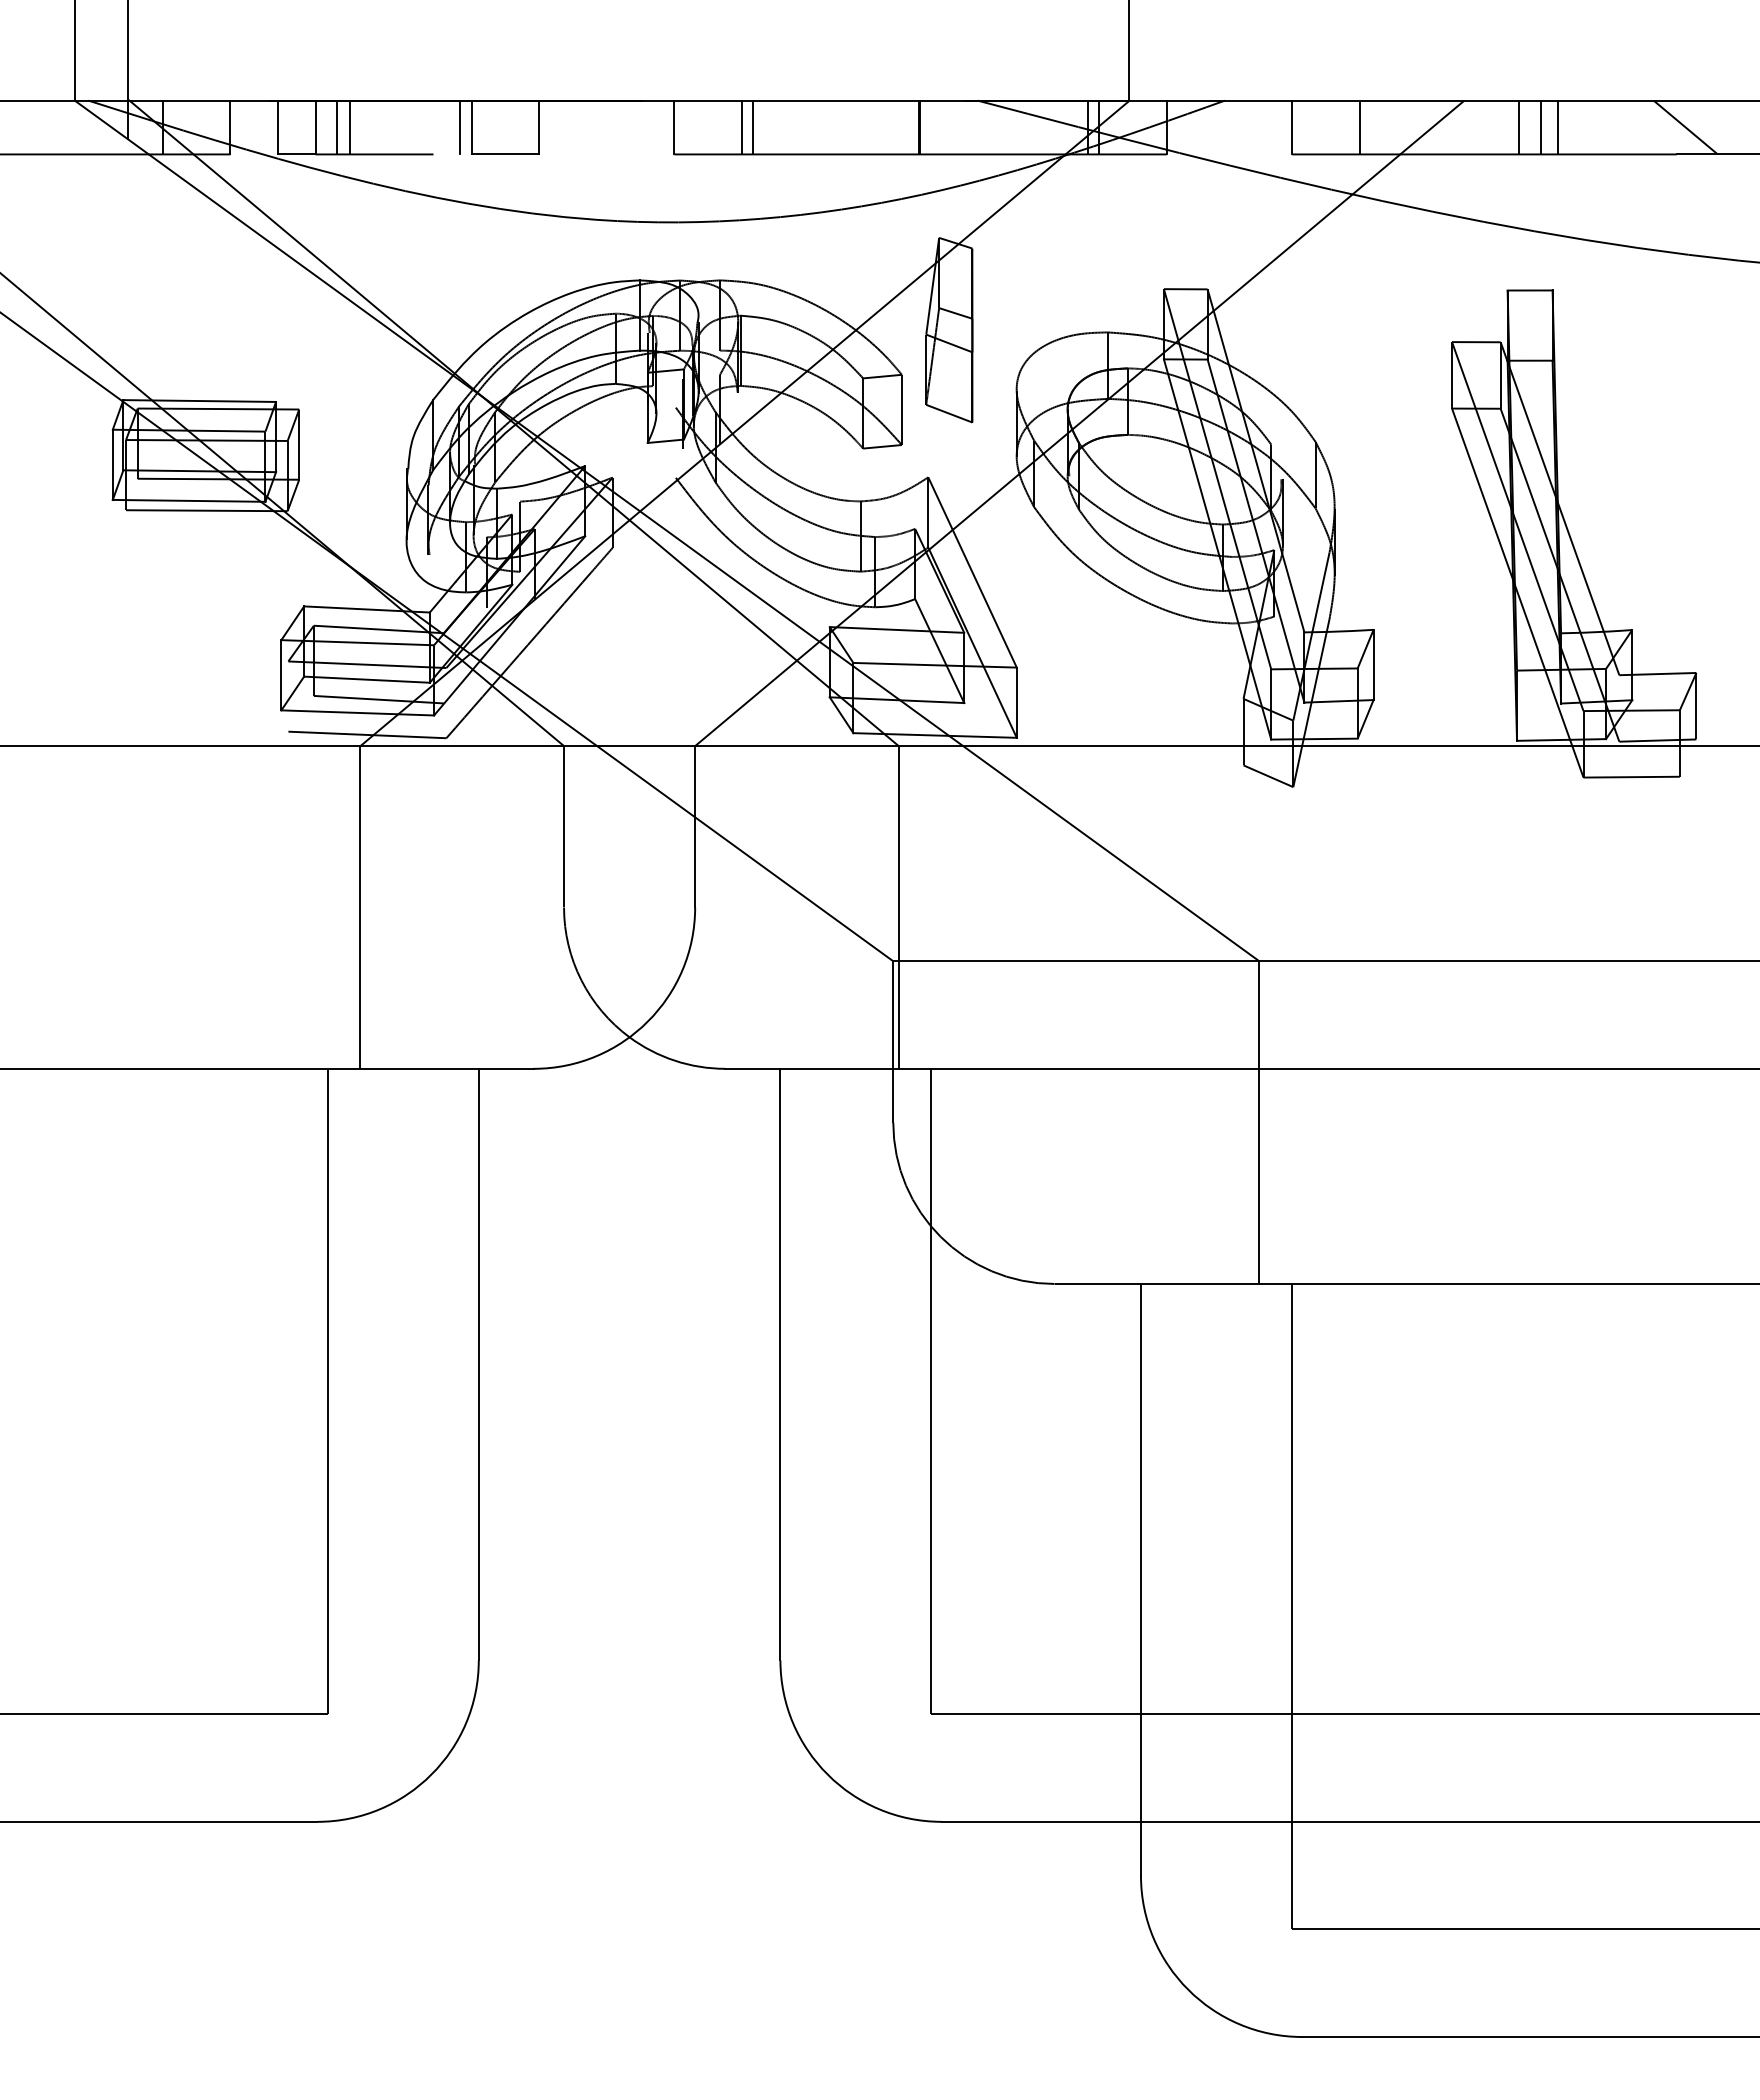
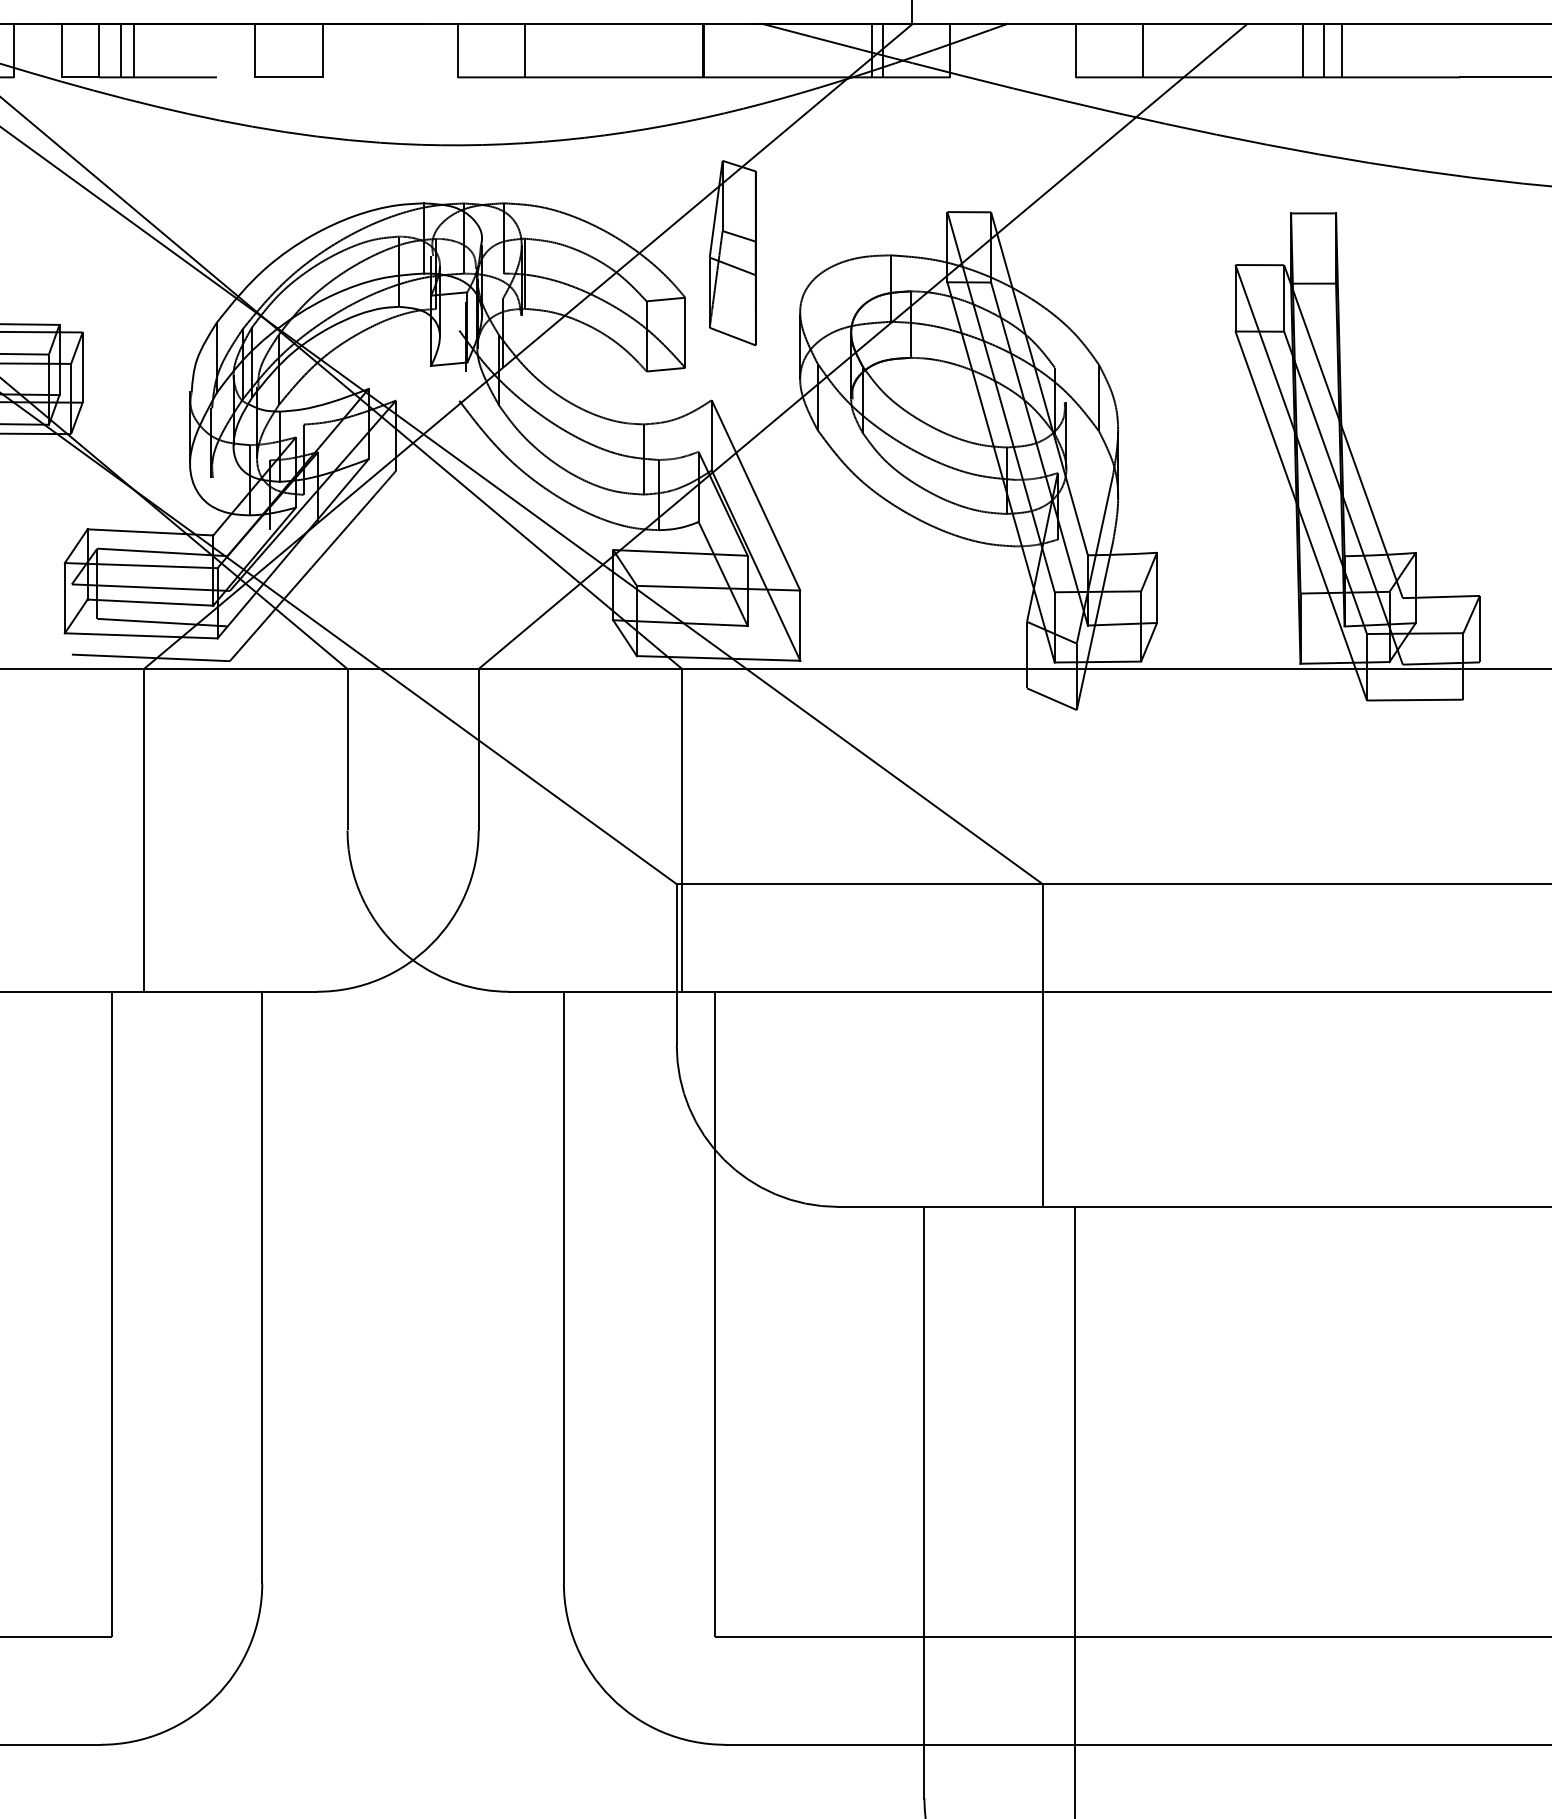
line: (459, 127) -> (242, 50), removed
line: (753, 127) -> (536, 50), removed
line: (1685, 127) -> (1468, 50), removed

